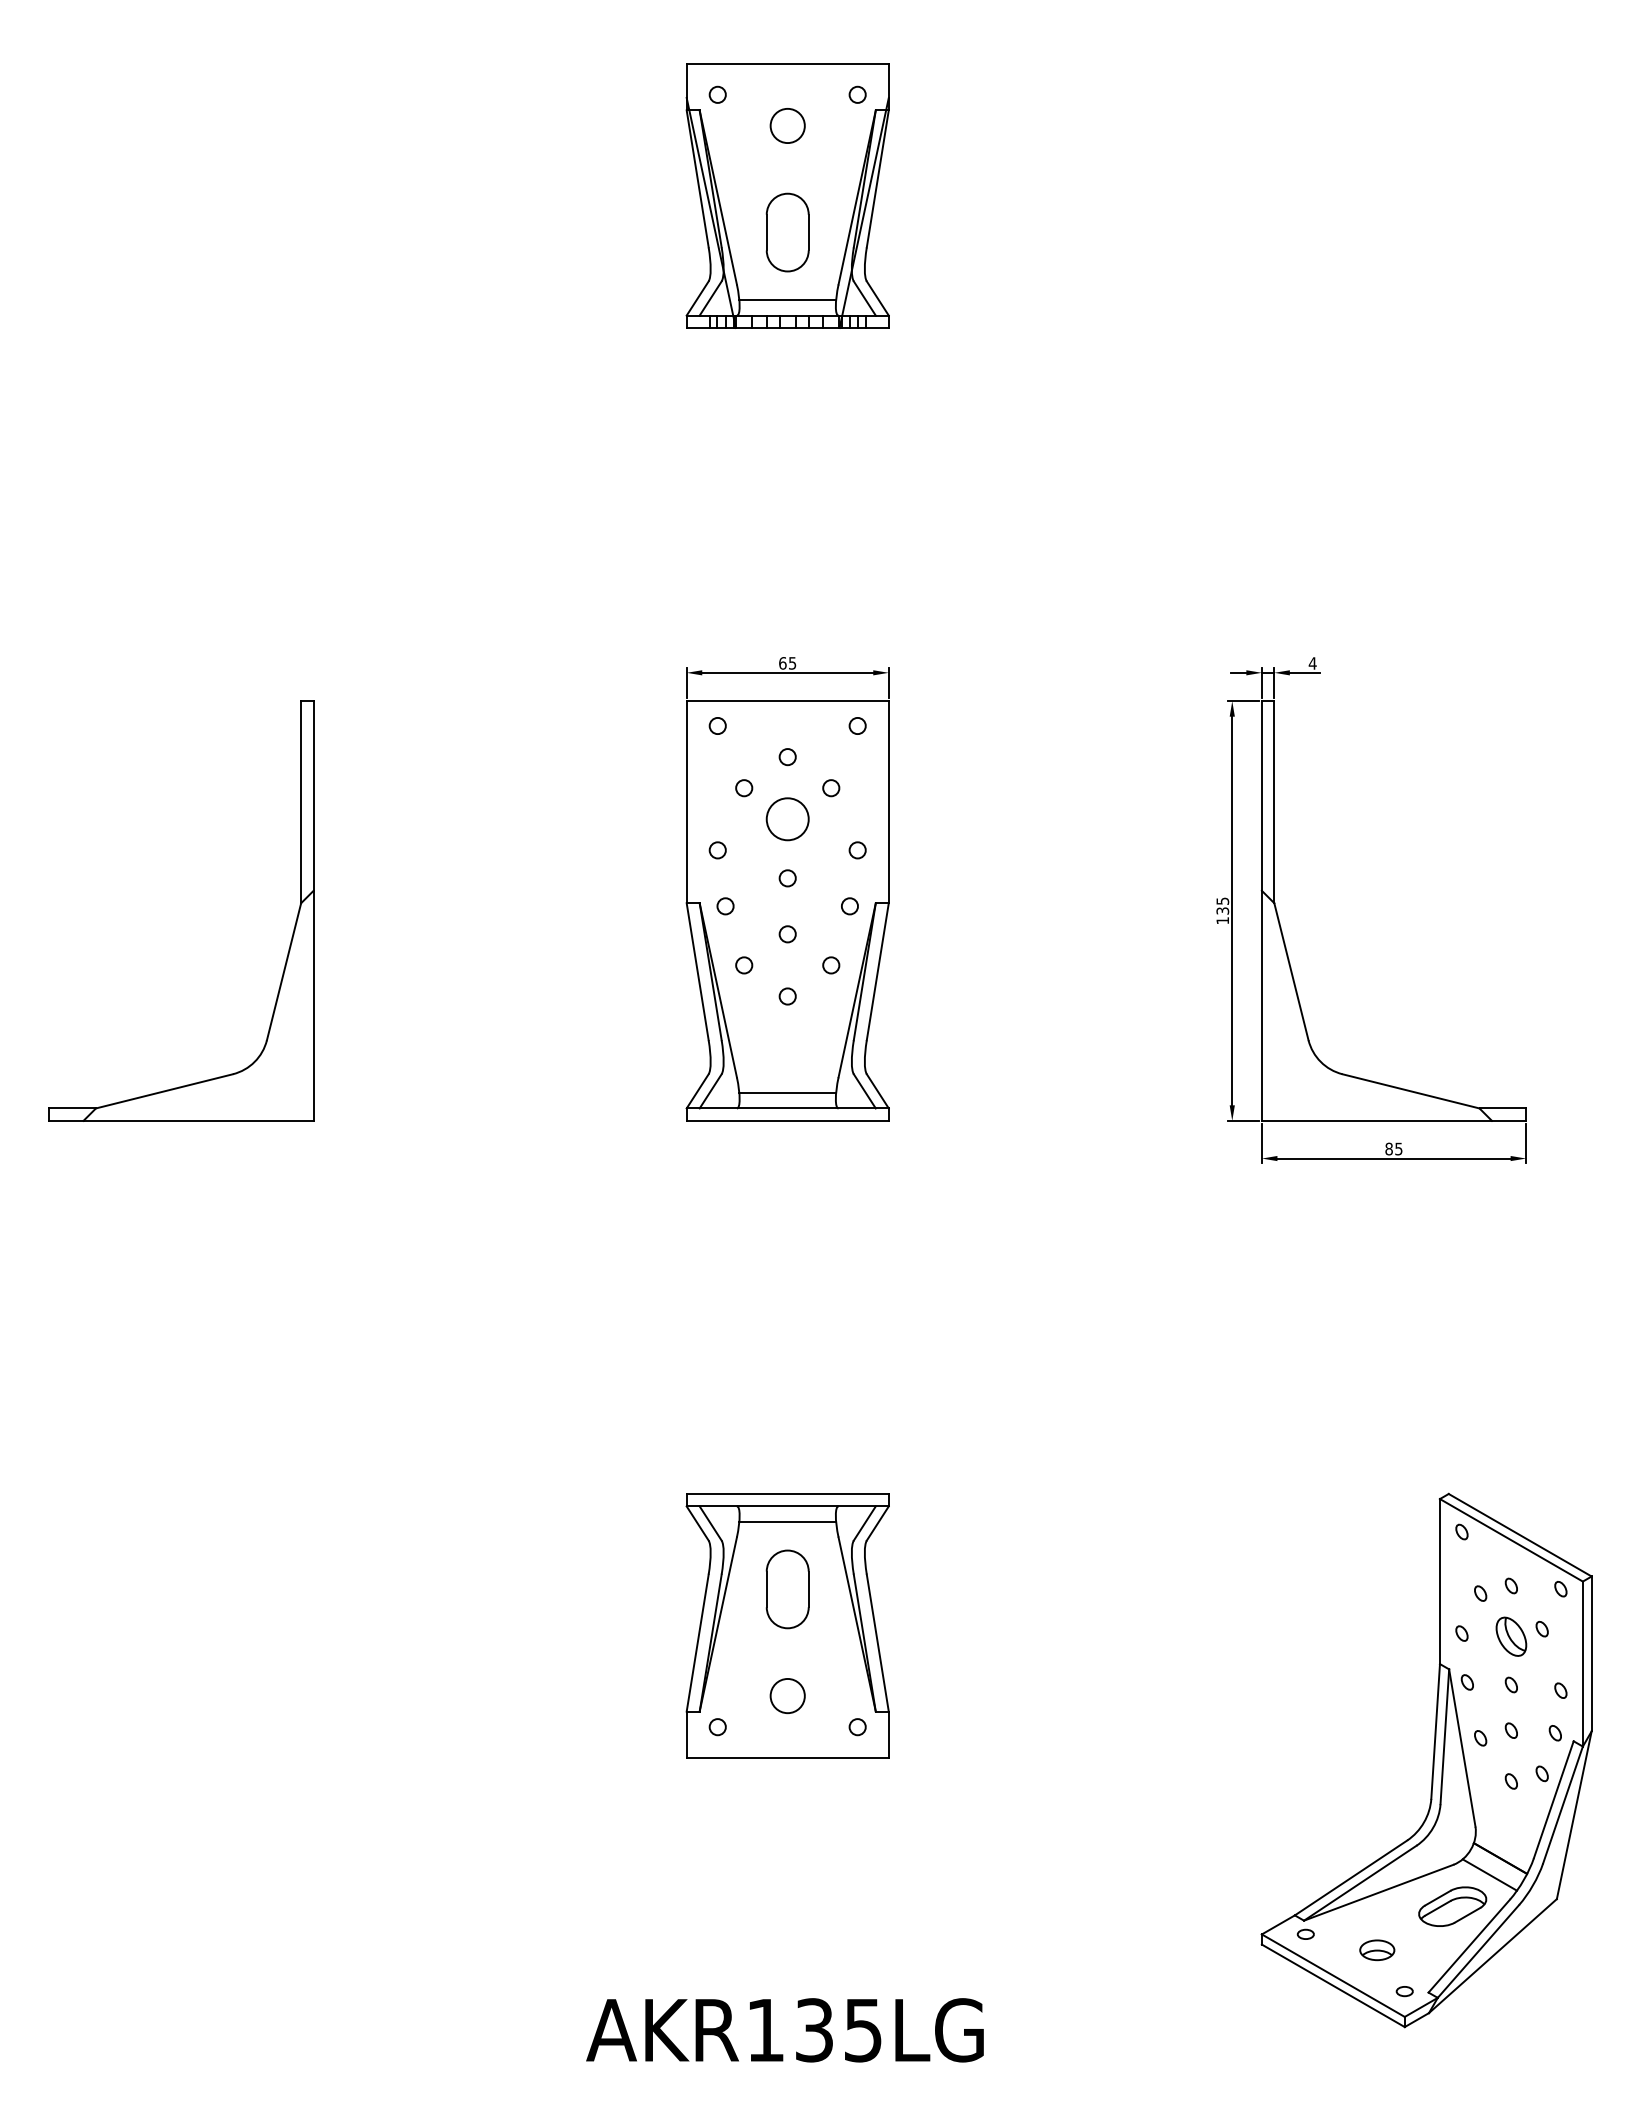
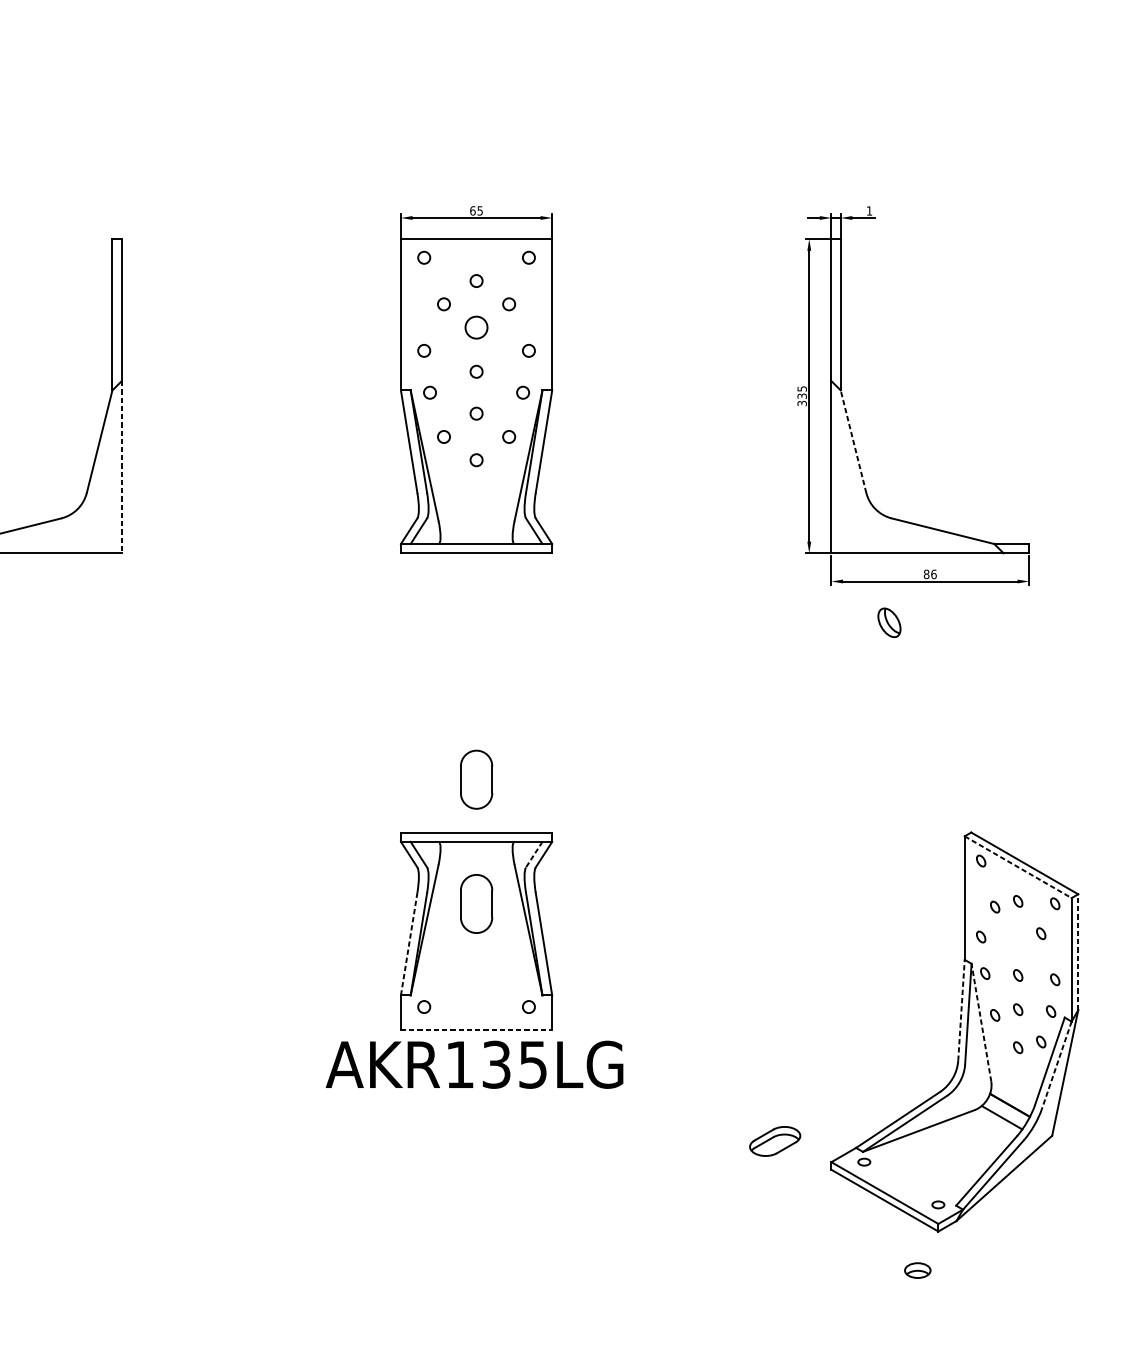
text: (1312, 663) -> (869, 211), 4 -> 1
circle: (787, 819) -> (476, 327), size x0.7
text: (1222, 920) -> (801, 403), 135 -> 335
line: (1291, 971) -> (853, 441), solid -> dashed
line: (313, 1006) -> (121, 467), solid -> dashed
line: (787, 1092) -> (476, 532), removed
text: (1398, 1148) -> (933, 573), 85 -> 86
part: (787, 1423) -> (476, 779), added
line: (787, 1521) -> (476, 853), removed
line: (864, 1523) -> (534, 854), solid -> dashed
line: (1511, 1540) -> (1018, 867), solid -> dashed
part: (1511, 1636) -> (889, 622), moved
line: (697, 1642) -> (409, 943), solid -> dashed
line: (1591, 1653) -> (1078, 951), solid -> dashed
circle: (787, 1696) -> (476, 984), removed
line: (1435, 1731) -> (961, 1010), solid -> dashed
line: (1462, 1748) -> (981, 1023), solid -> dashed
line: (788, 1758) -> (477, 1030), solid -> dashed
line: (1563, 1805) -> (1057, 1065), solid -> dashed
part: (1452, 1906) -> (775, 1141), moved
part: (1377, 1950) -> (917, 1270), moved
text: (784, 2030) -> (474, 1064), moved

